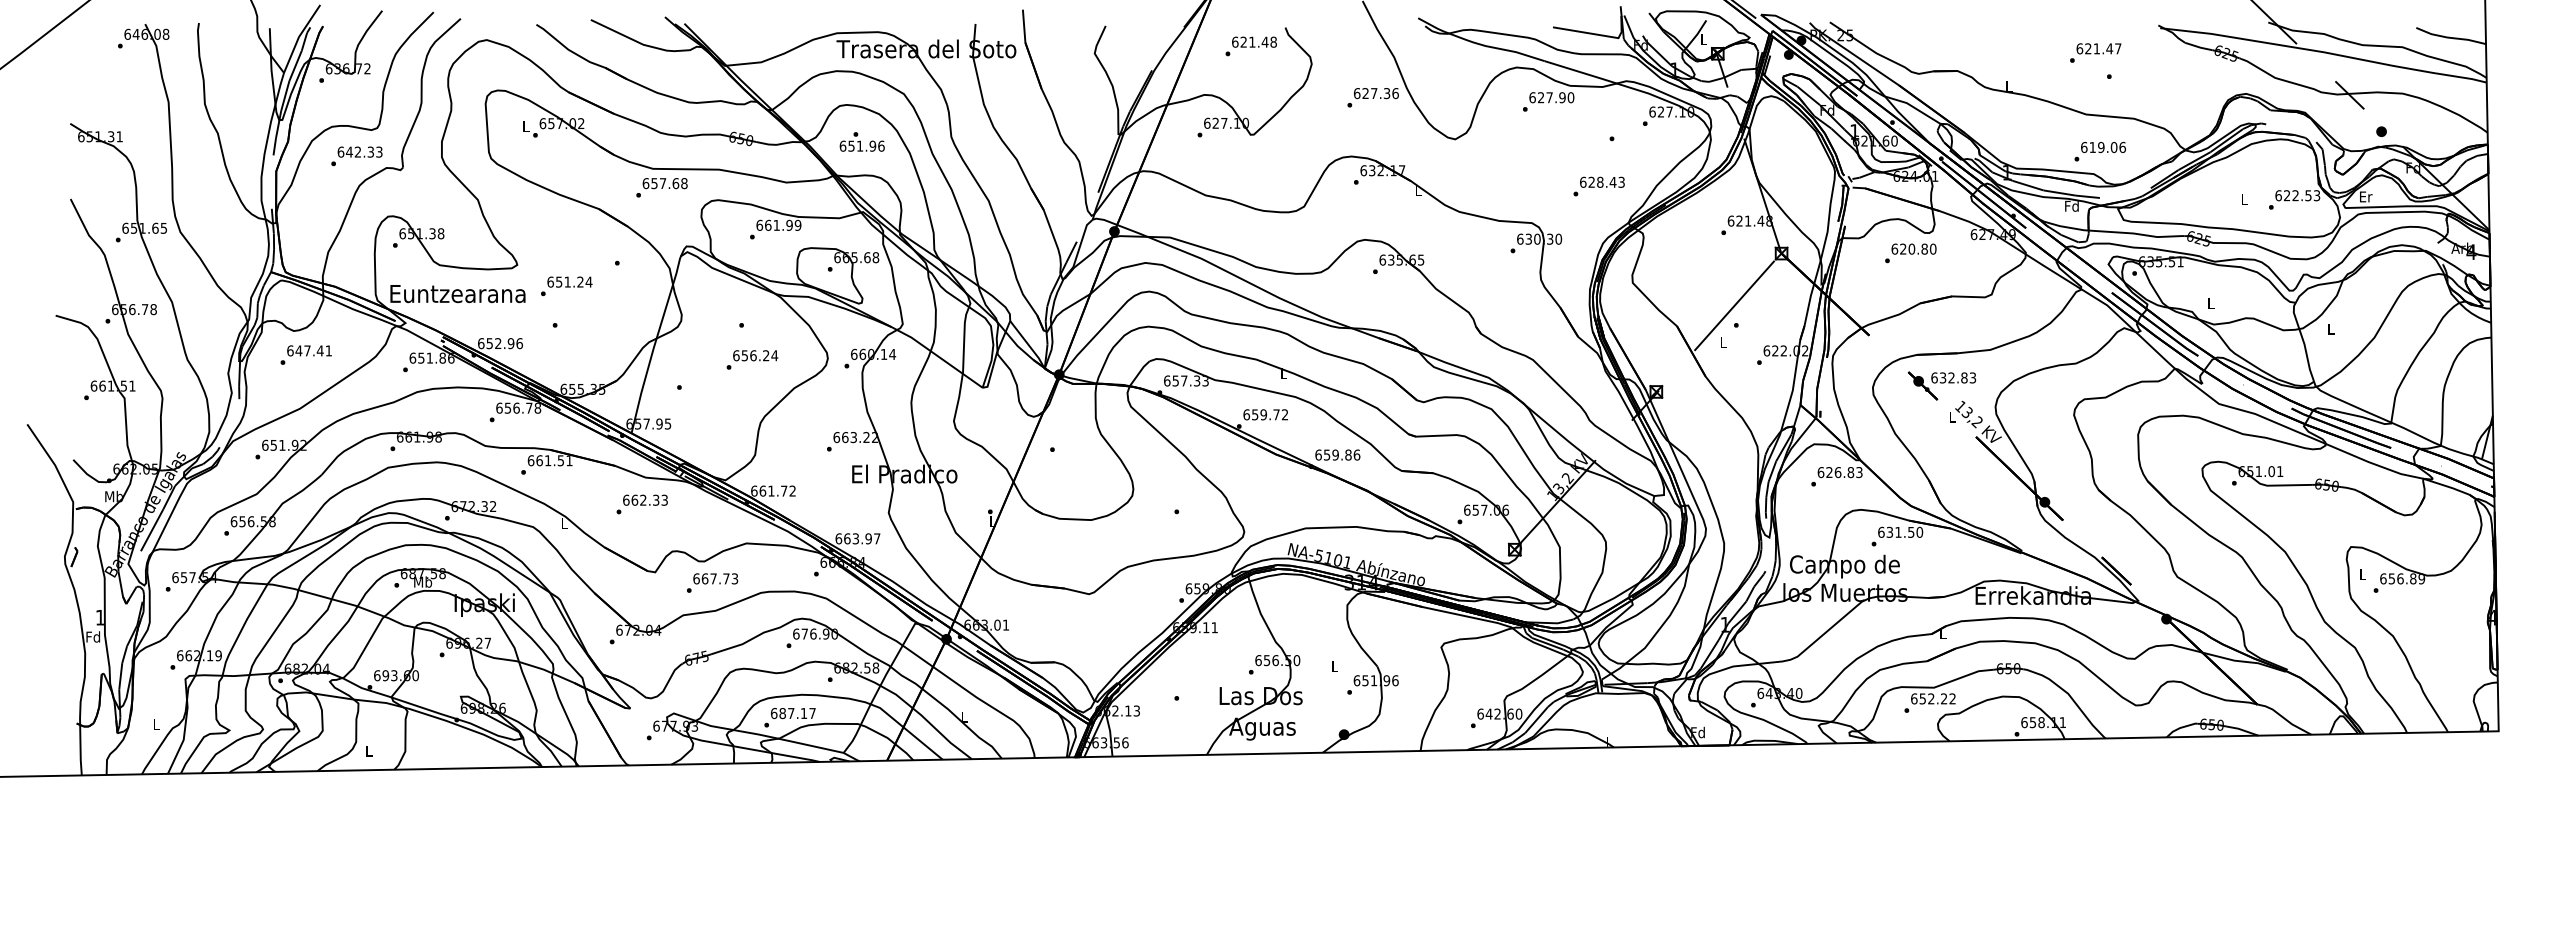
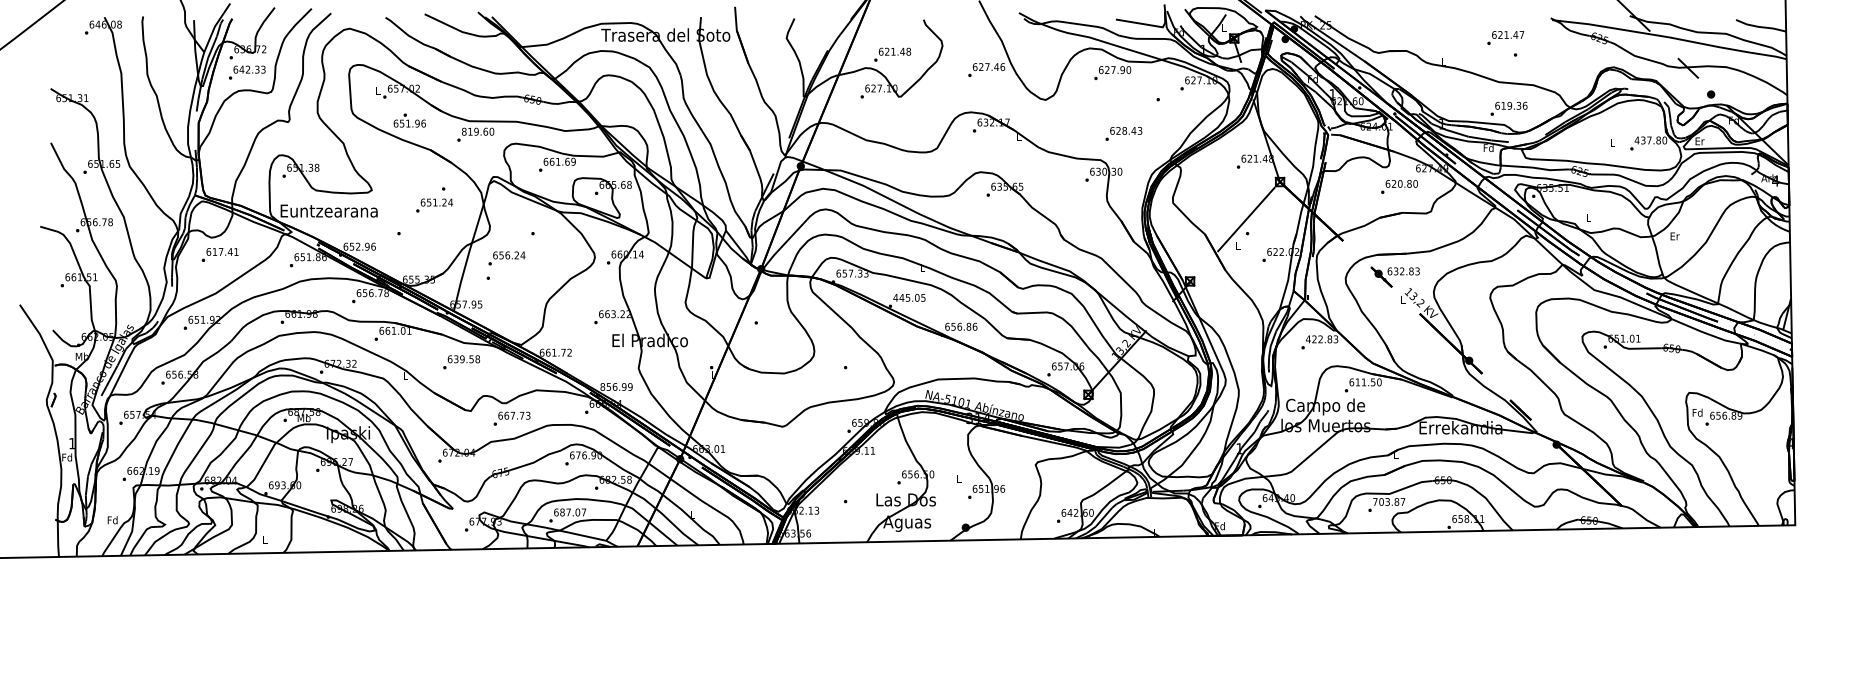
text: (1250, 46) -> (892, 54), moved
text: (1386, 93) -> (996, 67), 627.36 -> 627.46
text: (861, 141) -> (409, 120), moved
text: (2113, 147) -> (1518, 105), 619.06 -> 619.36
text: (356, 156) -> (246, 72), moved
text: (664, 183) -> (477, 131), 657.68 -> 819.60
text: (1598, 186) -> (1123, 133), moved
text: (2297, 195) -> (1650, 140), 622.53 -> 437.80
text: (789, 224) -> (567, 161), 661.99 -> 661.69
text: (1910, 253) -> (1399, 187), moved
text: (566, 285) -> (434, 205), moved
text: (2331, 328) -> (1675, 235), L -> Er
text: (298, 350) -> (214, 251), 647.41 -> 617.41
text: (752, 359) -> (507, 258), moved
text: (1265, 414) -> (909, 297), 659.72 -> 445.05
text: (1335, 454) -> (959, 326), 659.86 -> 656.86
text: (560, 460) -> (402, 330), 661.51 -> 661.01
text: (1829, 472) -> (1314, 339), 626.83 -> 422.83
text: (649, 499) -> (466, 358), 662.33 -> 639.58
text: (1889, 531) -> (1357, 381), 631.50 -> 611.50
text: (857, 538) -> (616, 386), 663.97 -> 856.99
text: (2362, 574) -> (1697, 412), L -> Fd
text: (1933, 698) -> (1389, 501), 652.22 -> 703.87
text: (803, 713) -> (577, 512), 687.17 -> 687.07
text: (156, 723) -> (112, 519), L -> Fd

